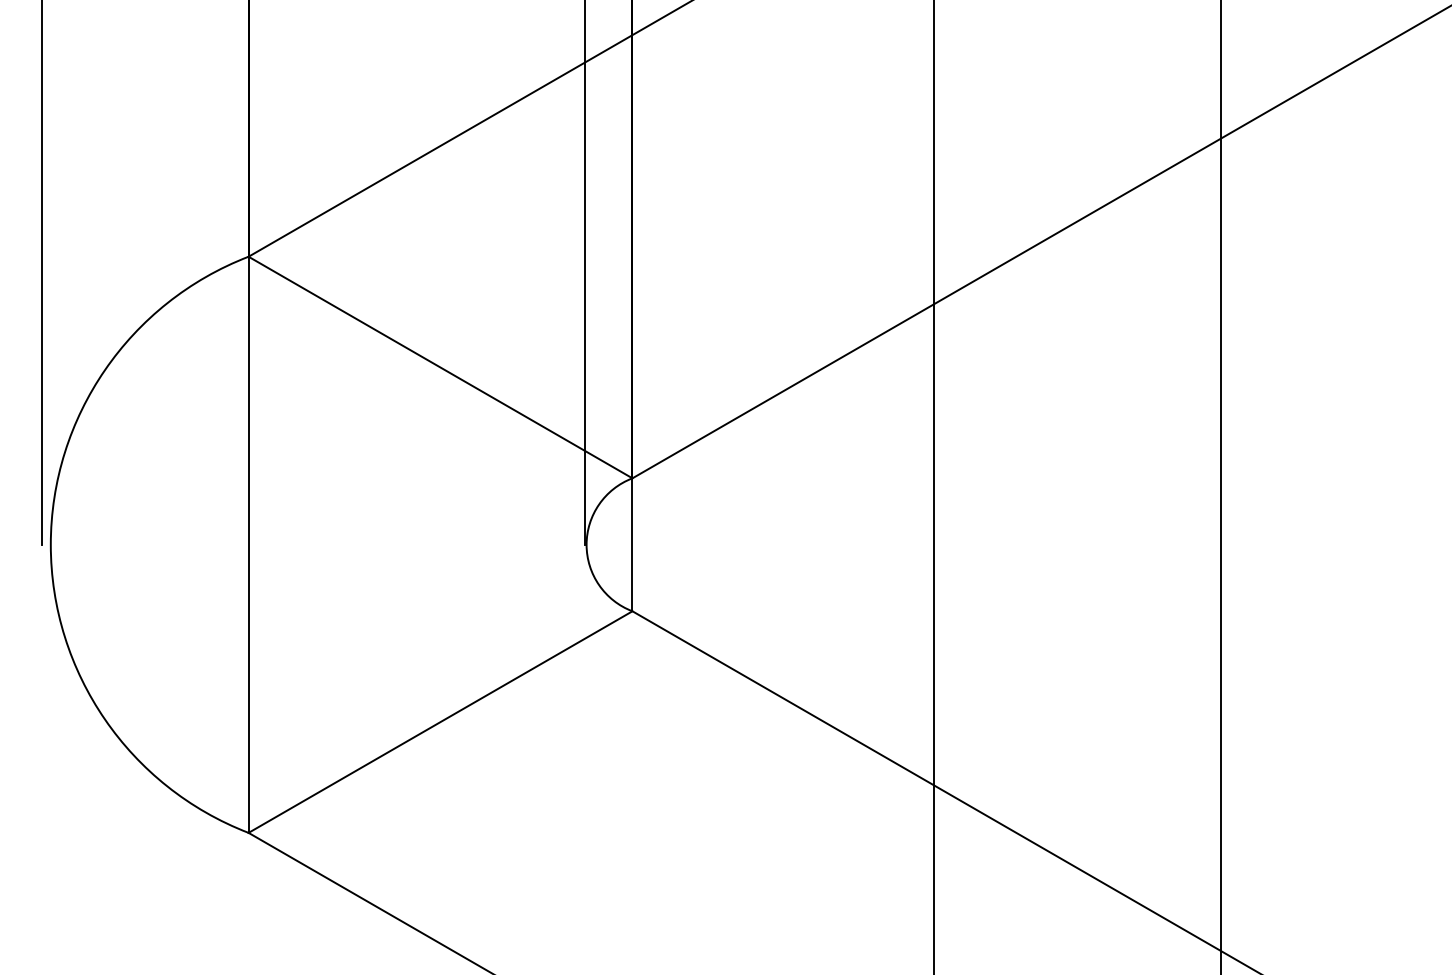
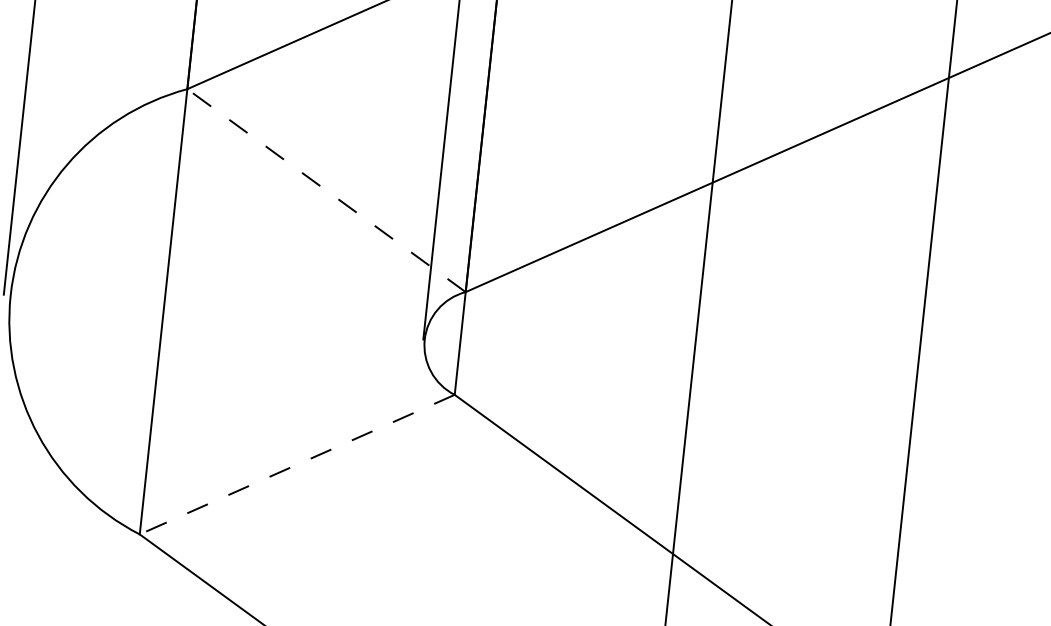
line: (440, 367) -> (326, 190), solid -> dashed
line: (440, 722) -> (297, 464), solid -> dashed

